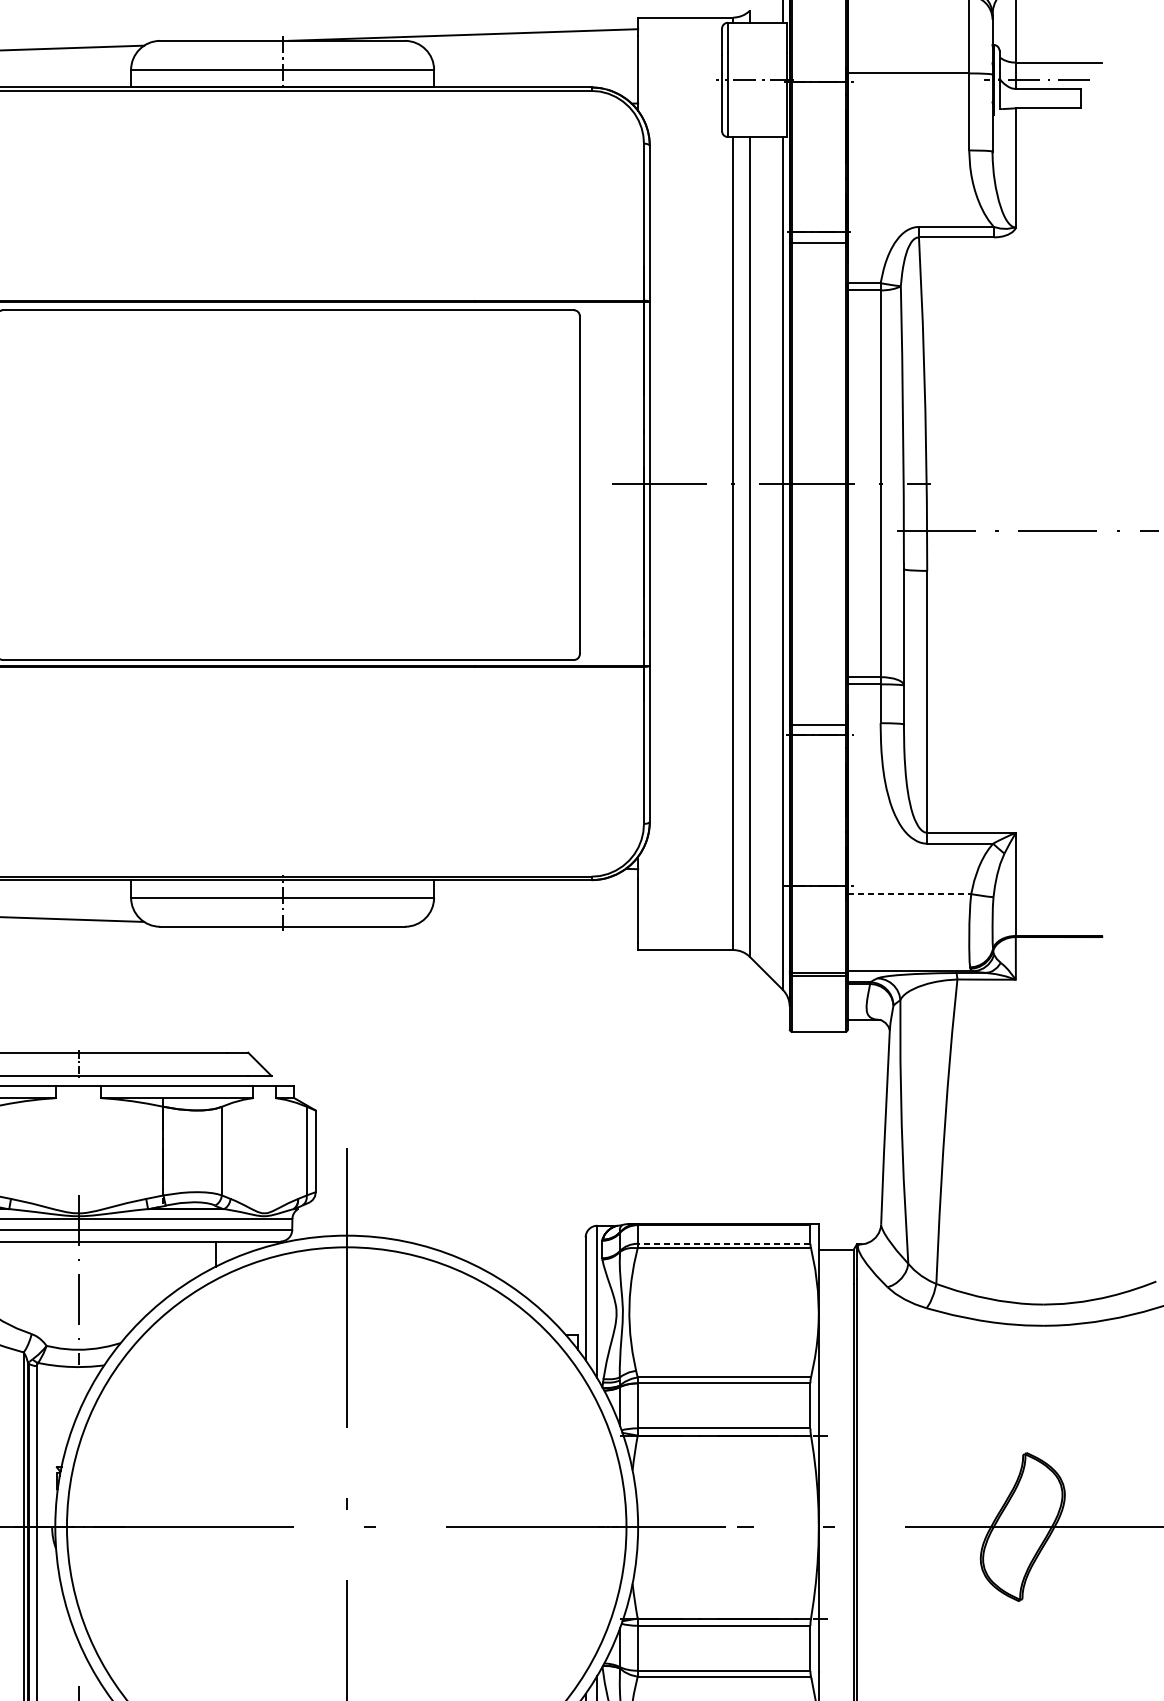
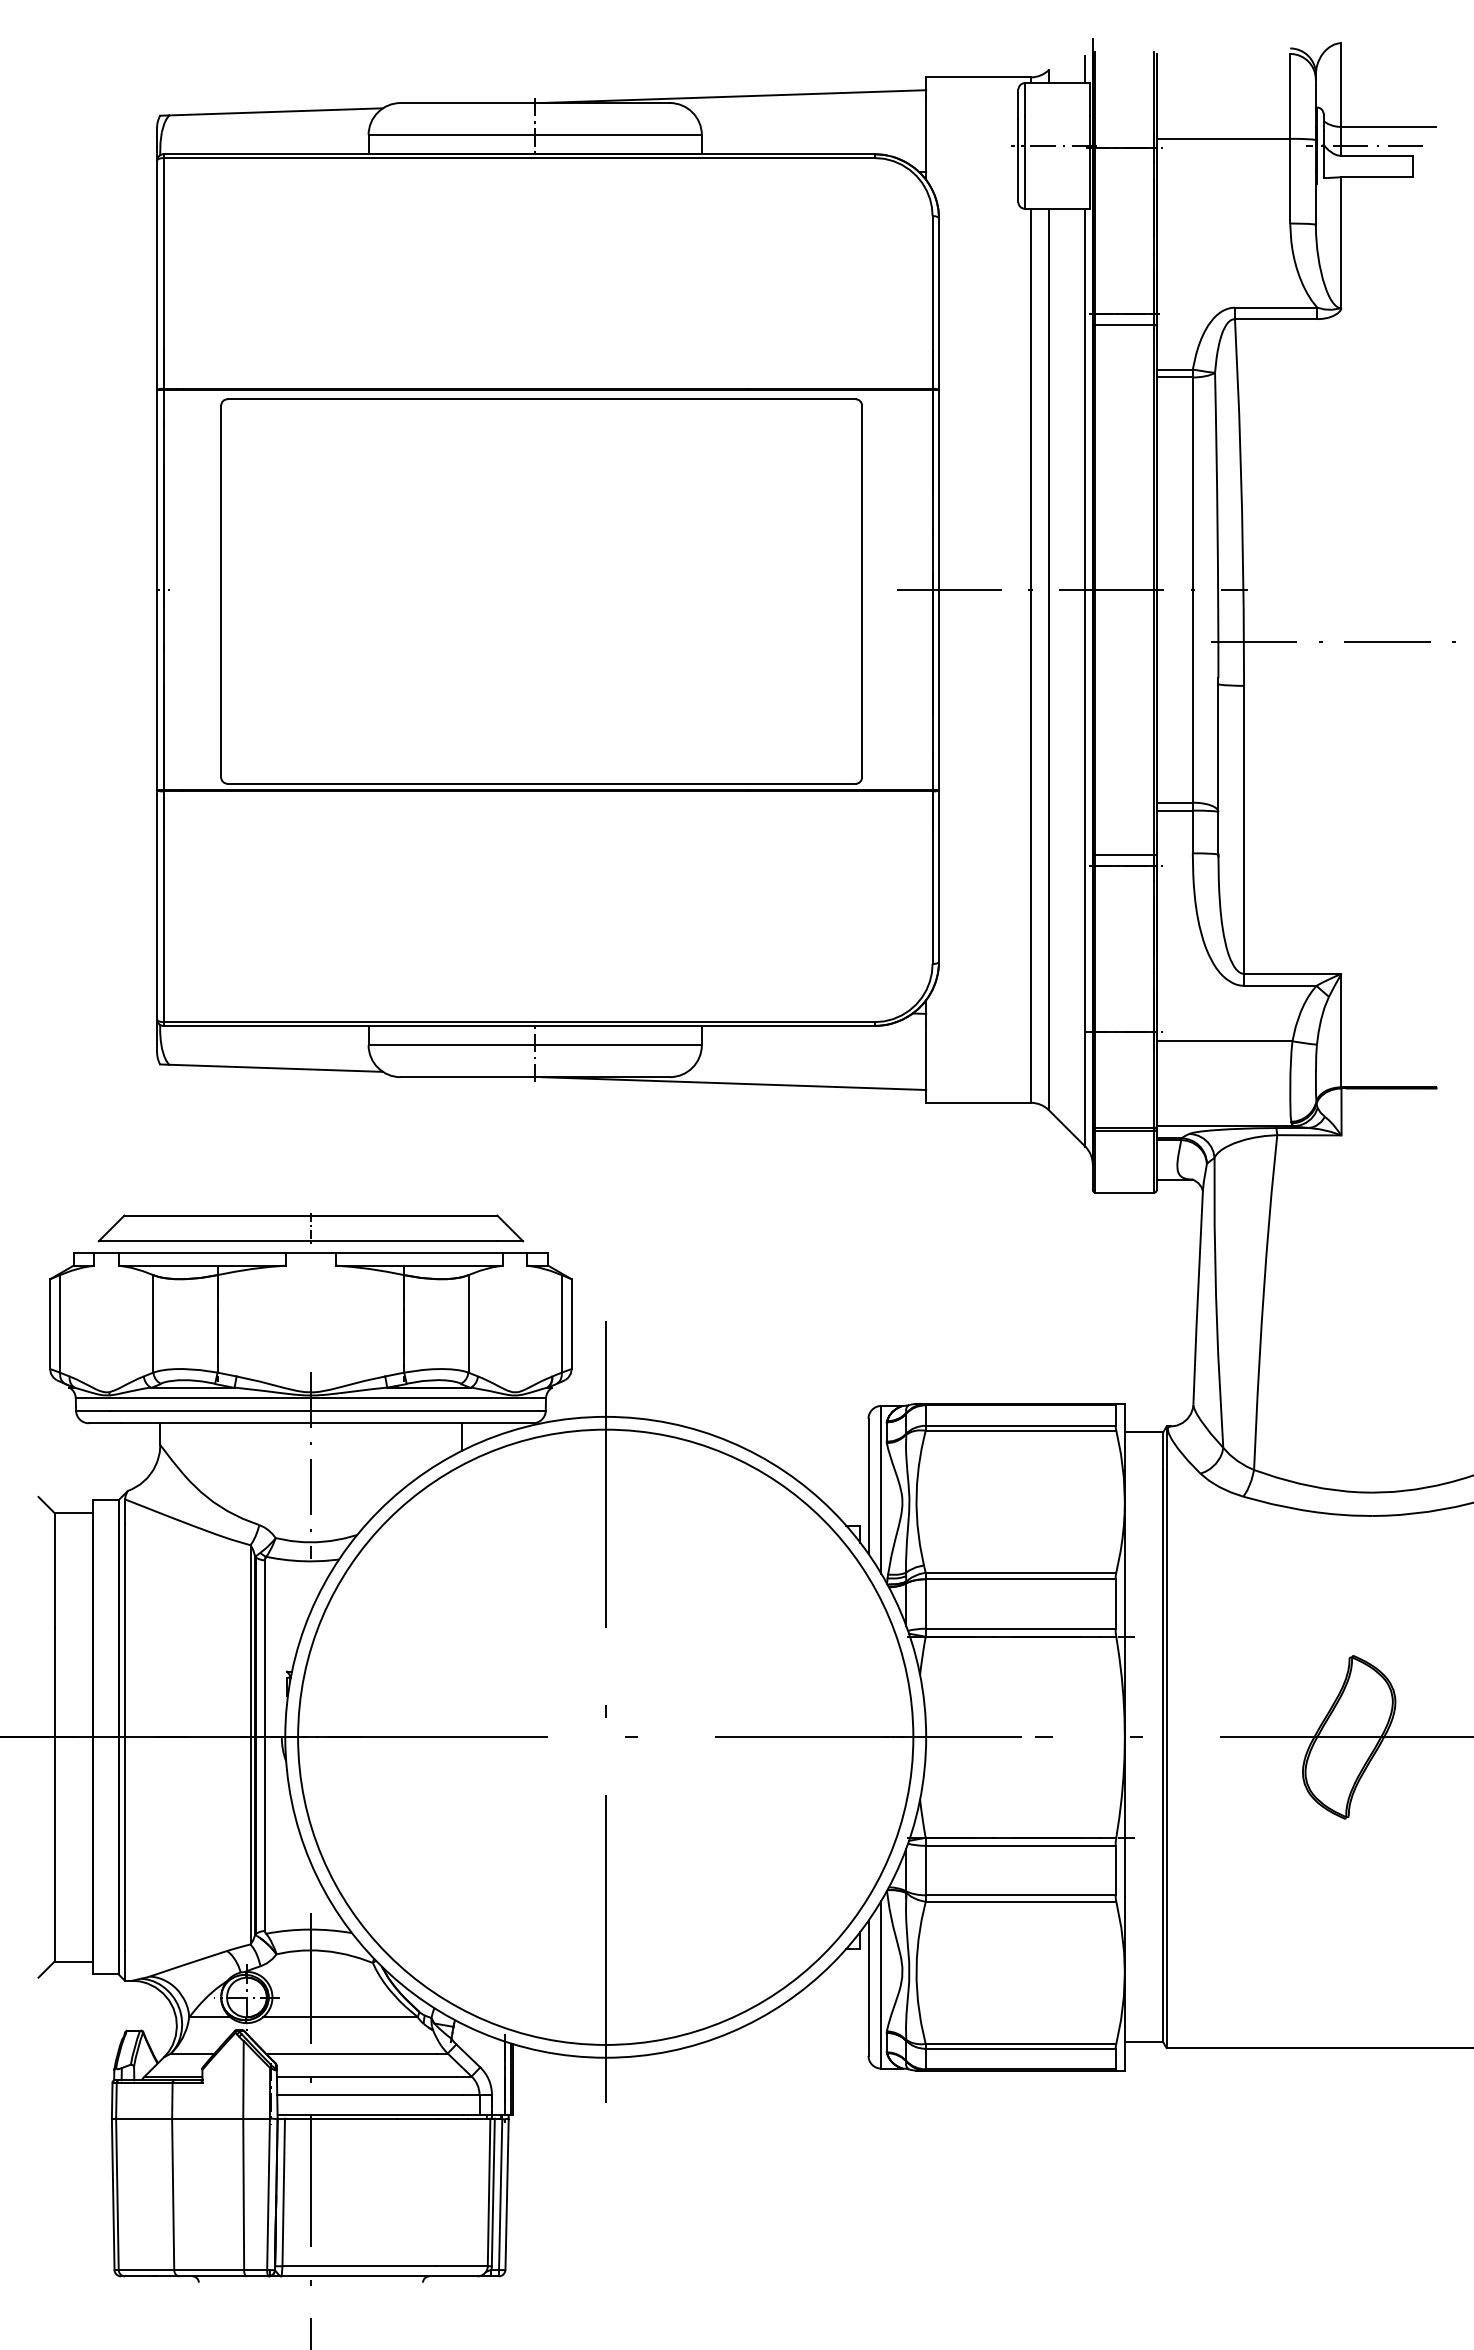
line: (909, 894) -> (1224, 1041), dashed -> solid
line: (462, 932) -> (733, 1083), added
line: (723, 1243) -> (1020, 1425), dashed -> solid

